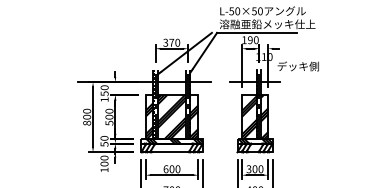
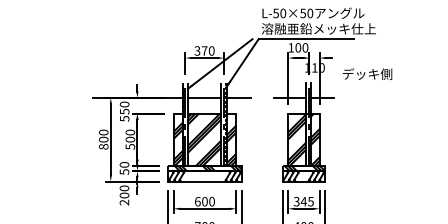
text: (250, 39) -> (298, 47), 190 -> 100
text: (298, 65) -> (367, 73), moved
text: (104, 99) -> (124, 118), 150 -> 550
text: (104, 169) -> (124, 202), 100 -> 200
text: (257, 169) -> (306, 201), 300 -> 345

